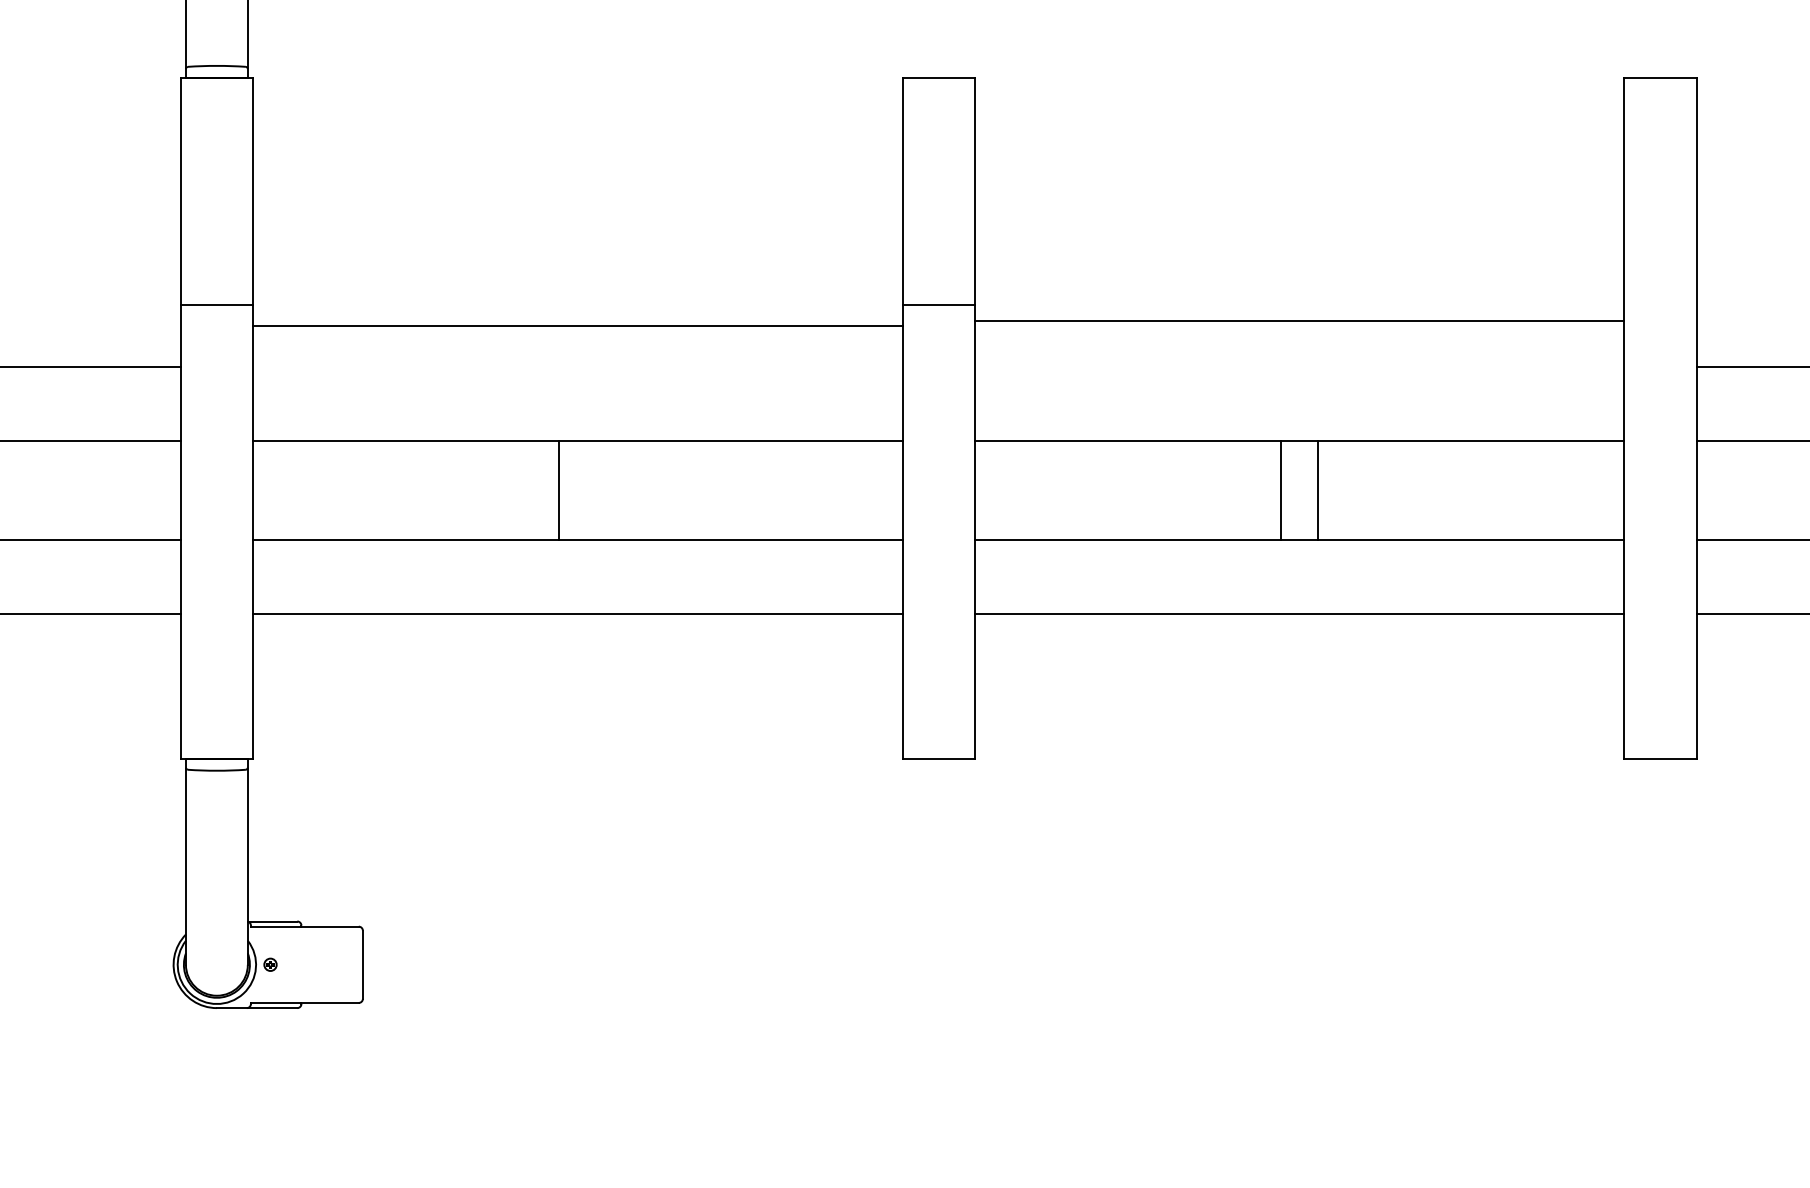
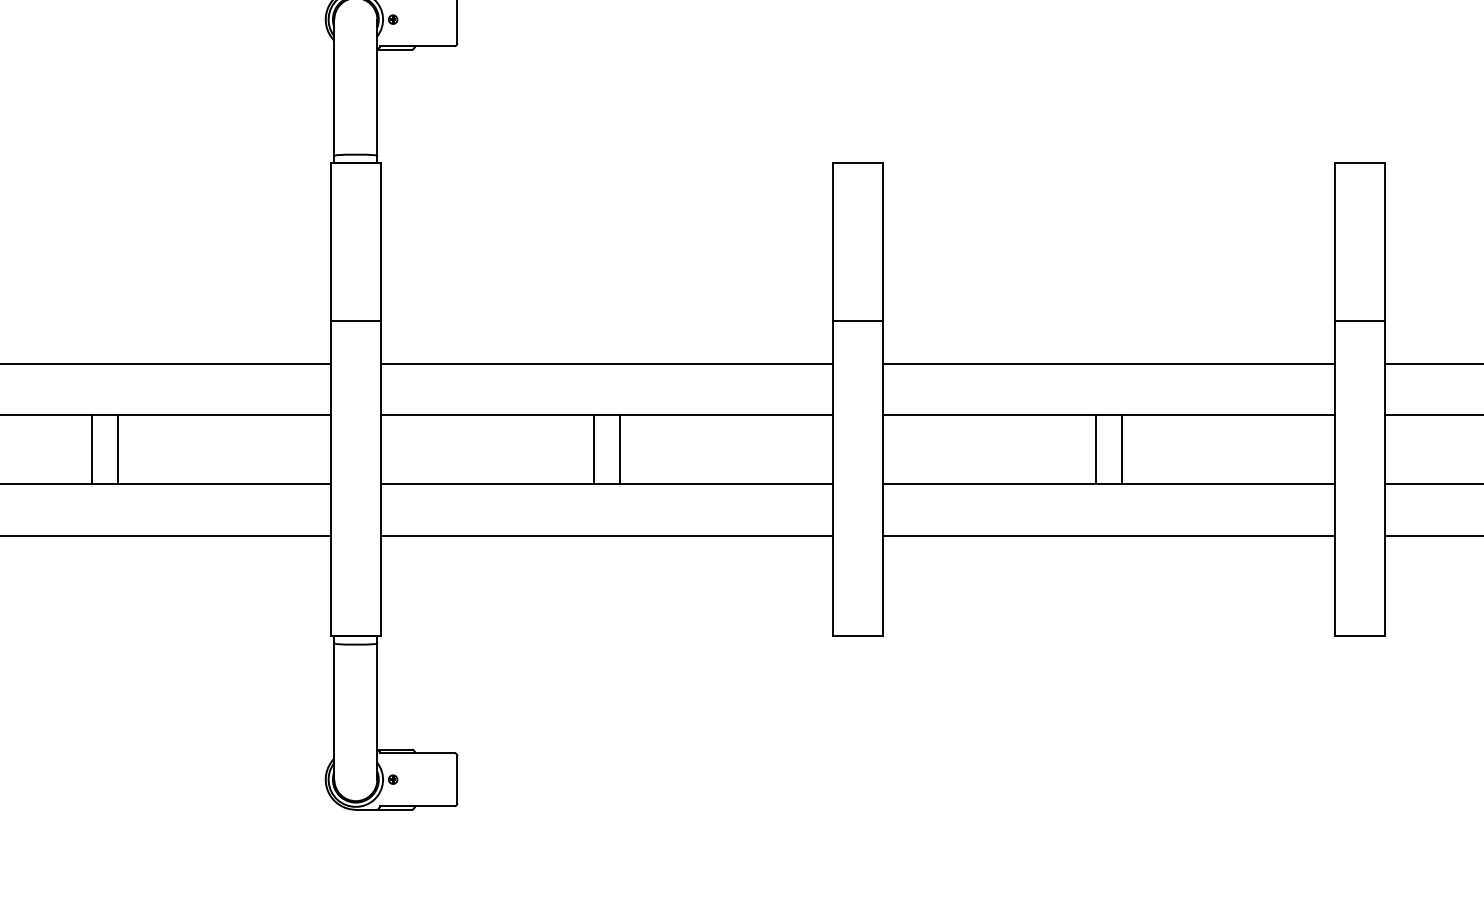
line: (1660, 304) -> (1359, 320), added
line: (1299, 320) -> (1108, 363), moved
line: (577, 326) -> (606, 363), moved
line: (596, 489) -> (619, 449), added

